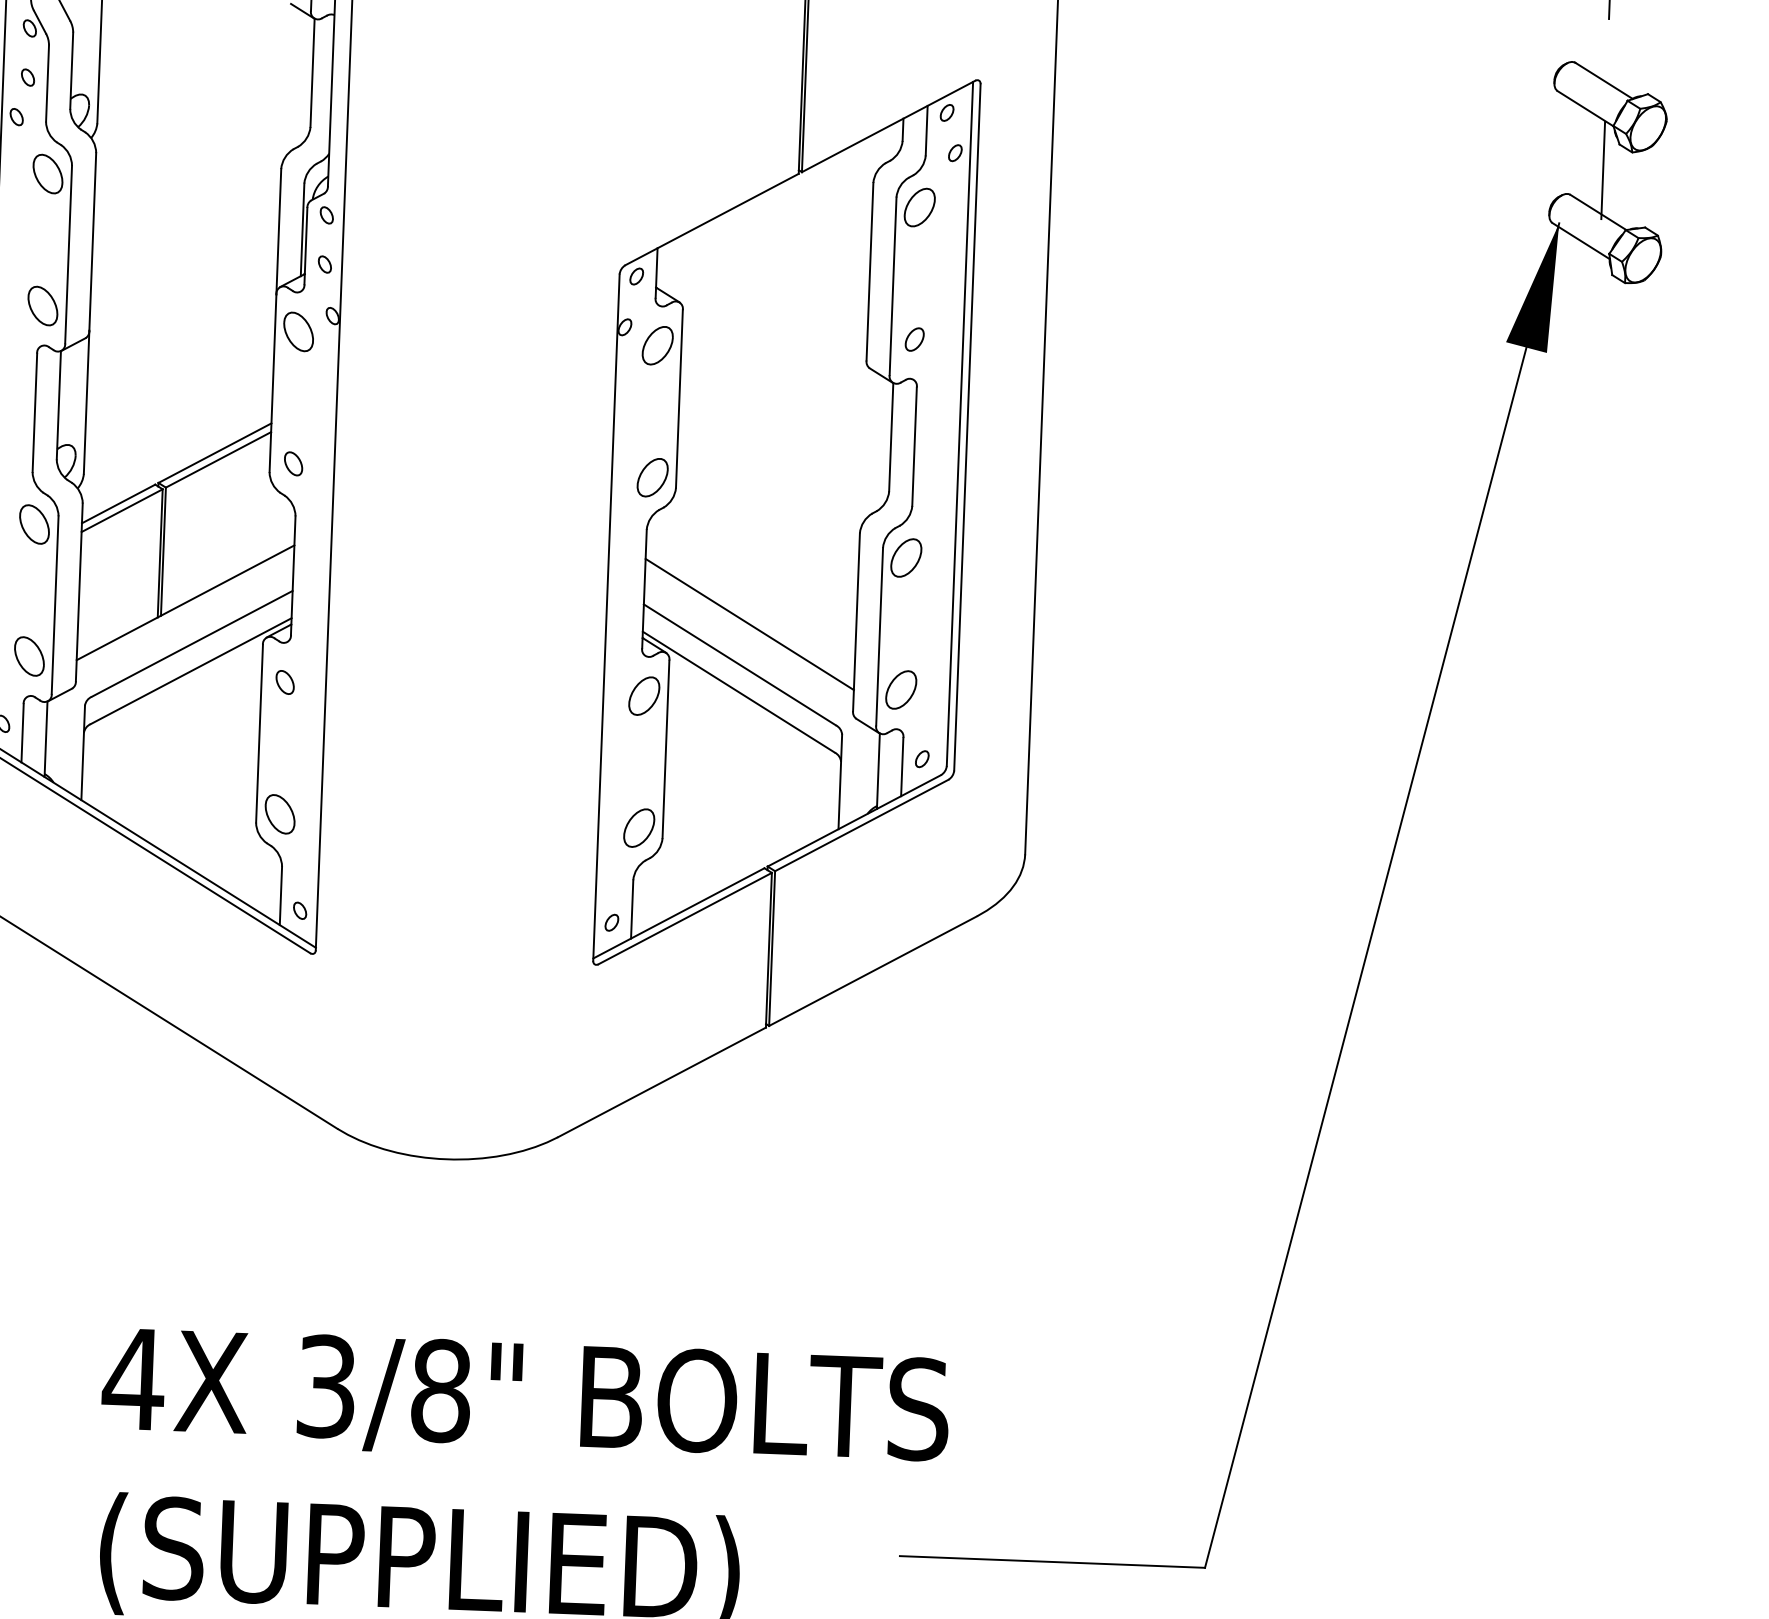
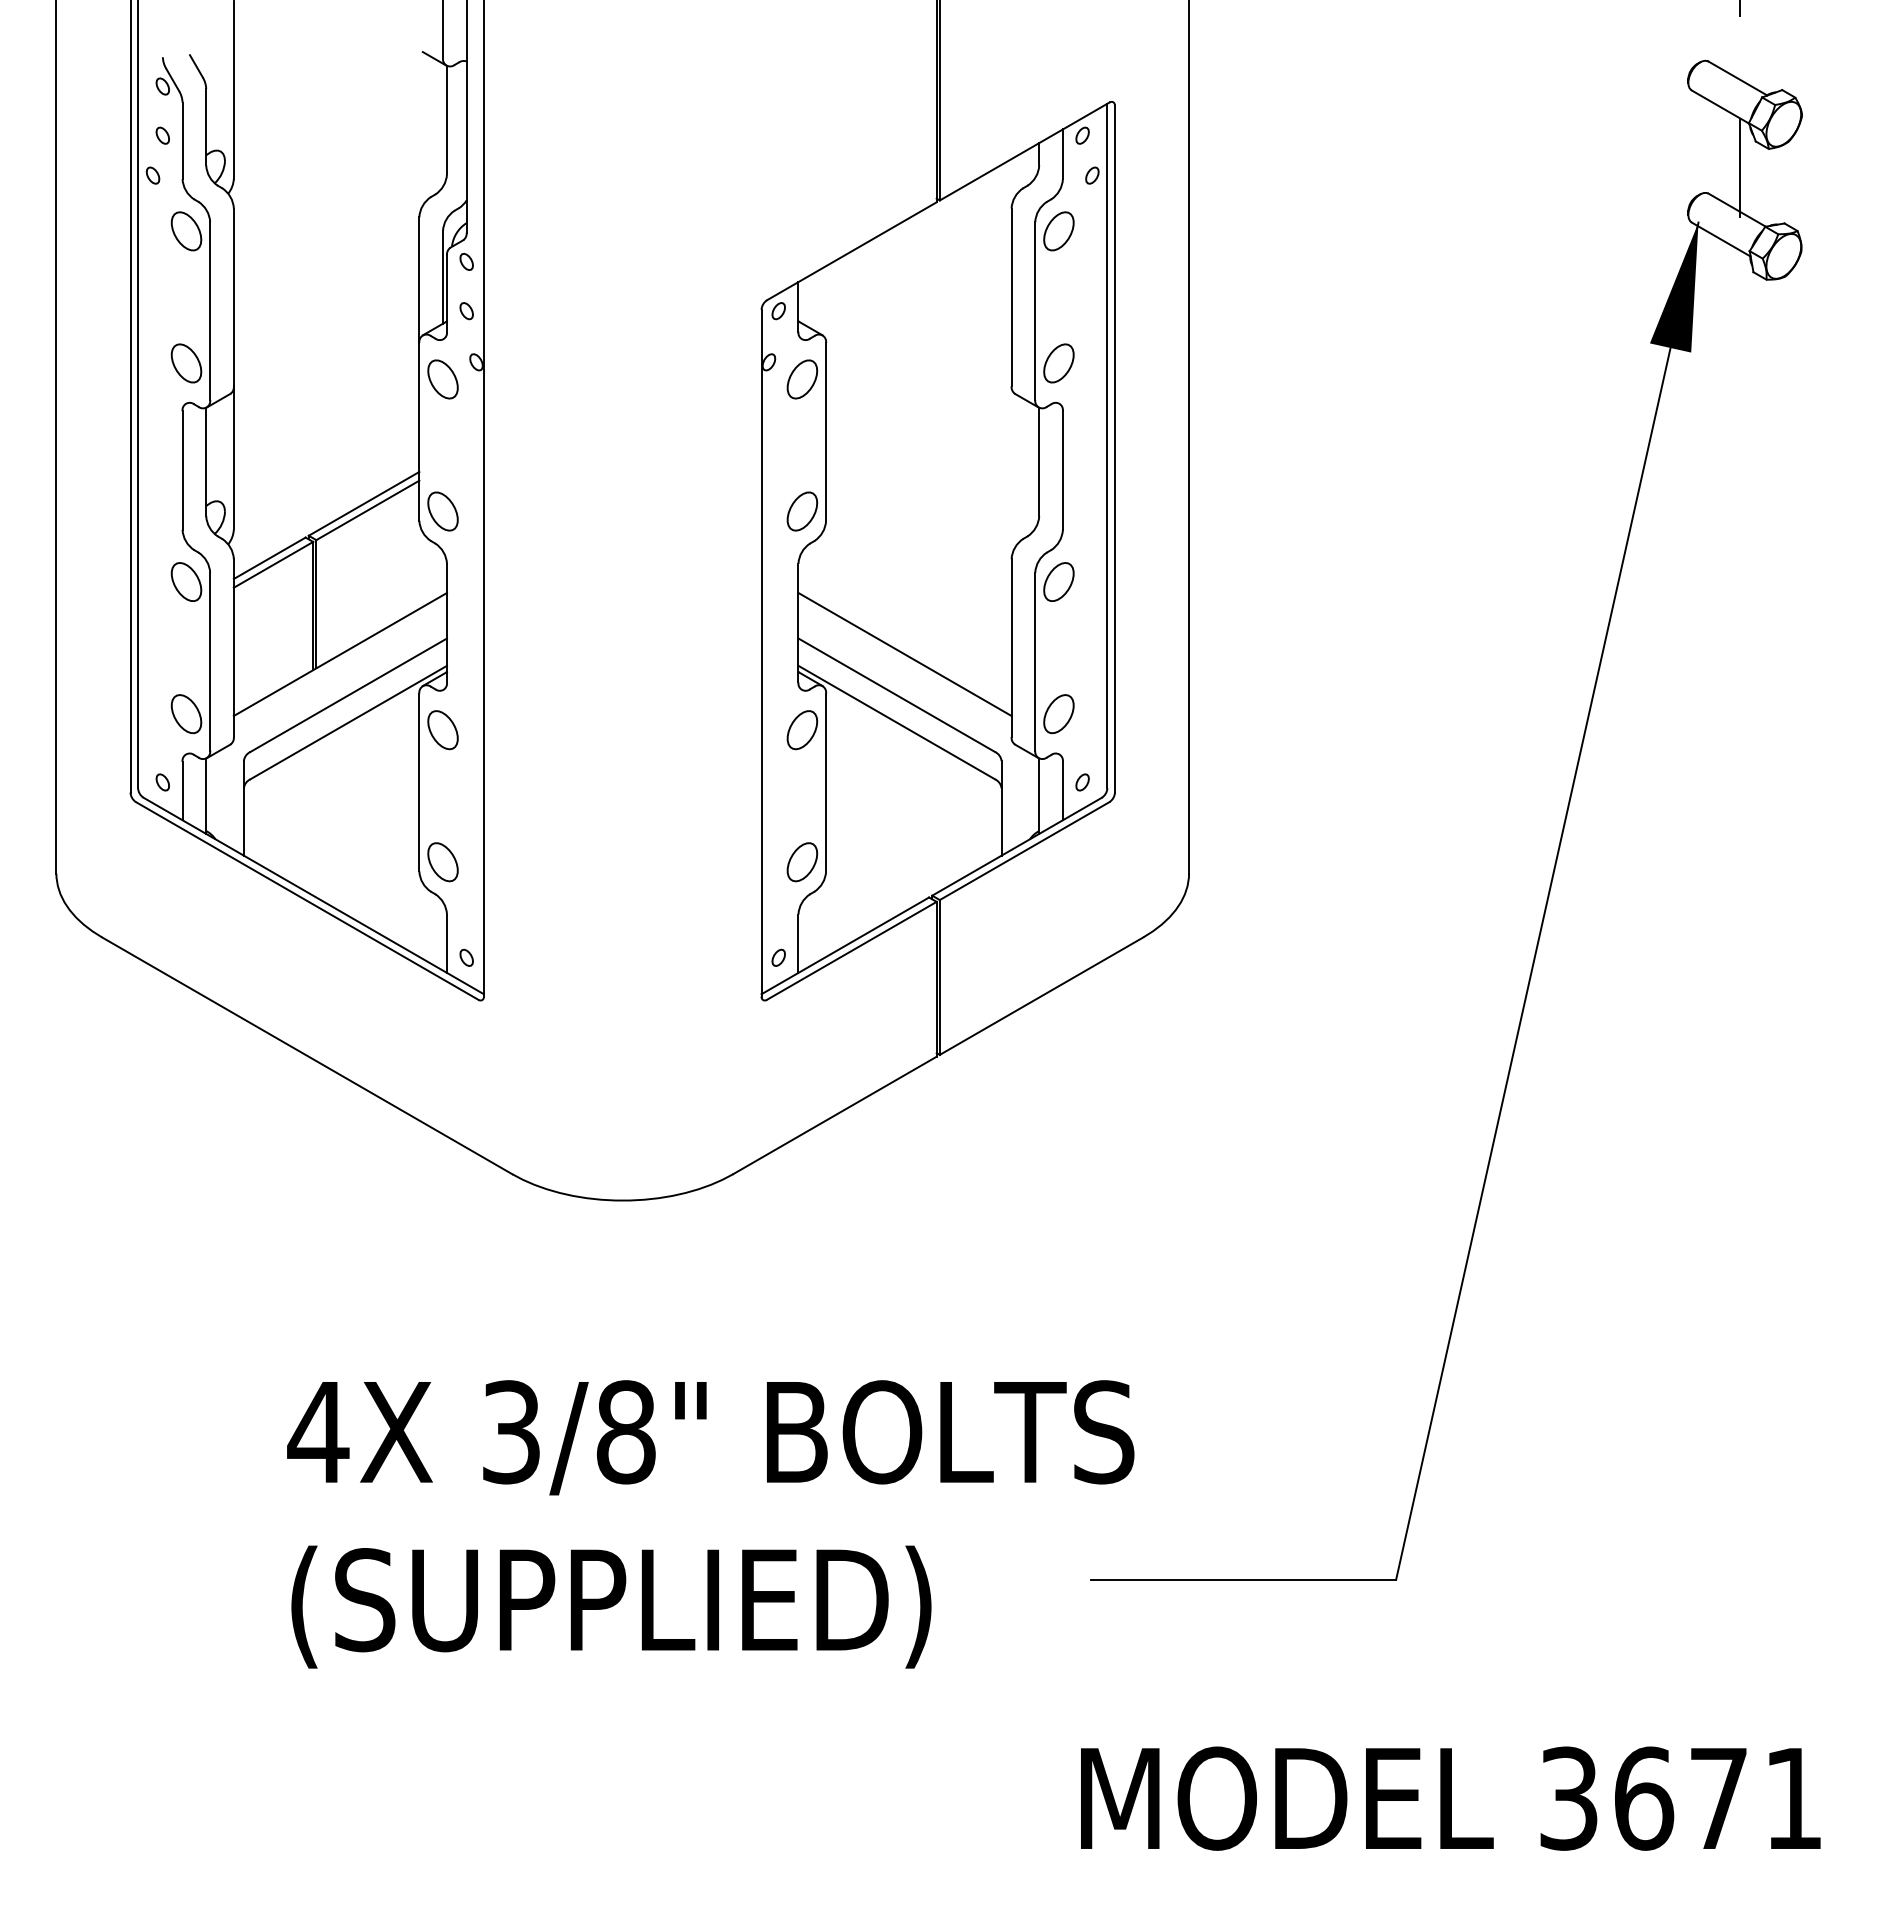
part: (914, 339) -> (1058, 363), size x1.67
part: (293, 463) -> (442, 511), size x1.67
part: (284, 682) -> (442, 730), size x1.67

